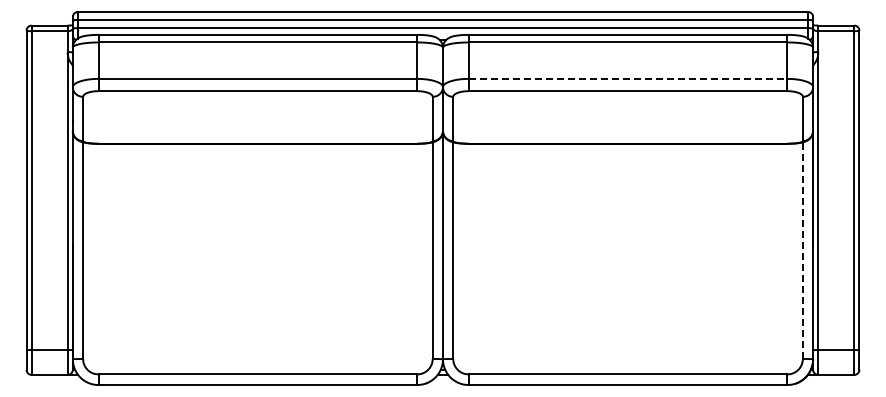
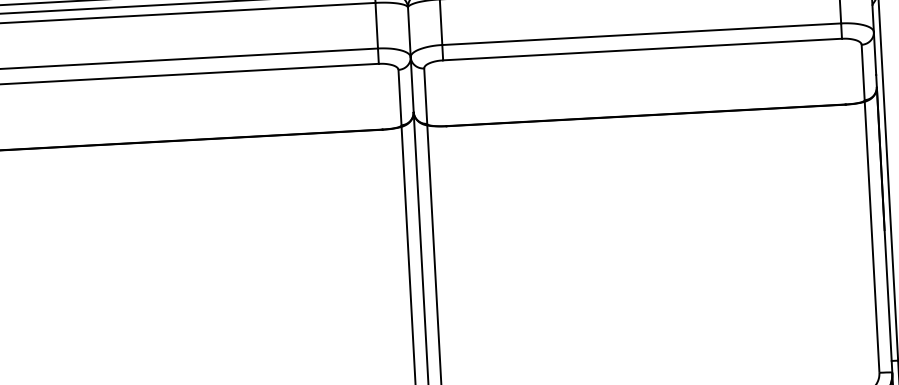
line: (628, 78) -> (642, 33), dashed -> solid
line: (802, 252) -> (871, 239), dashed -> solid

